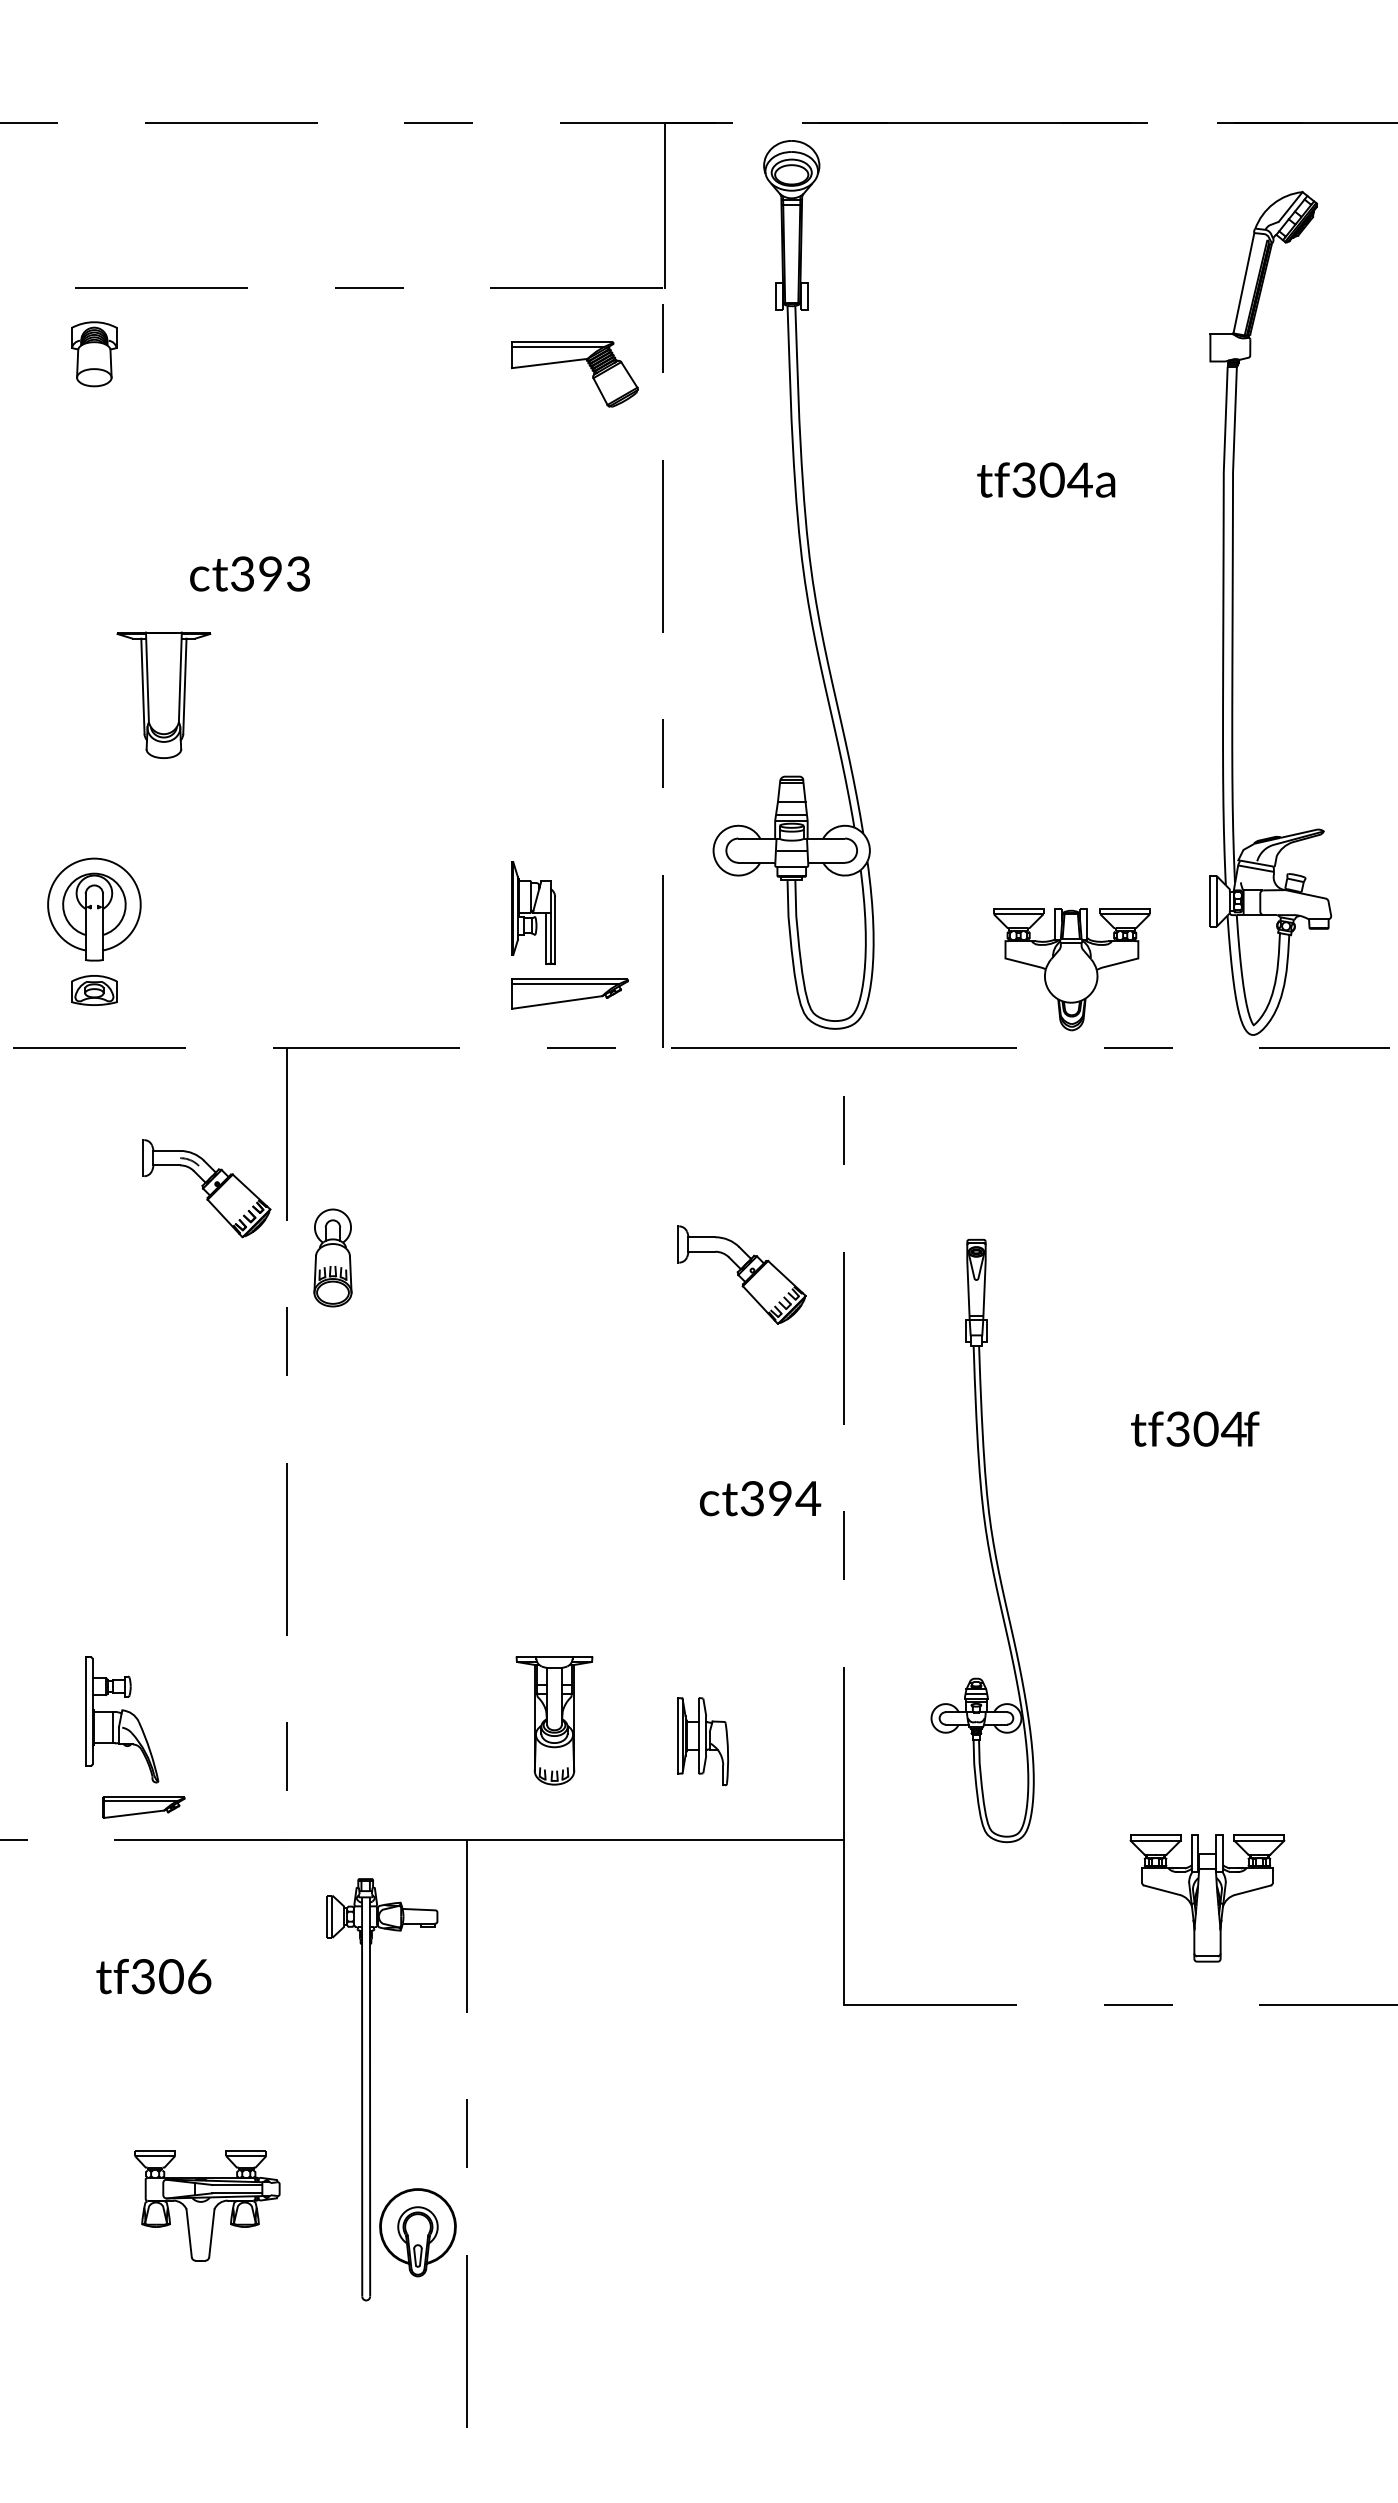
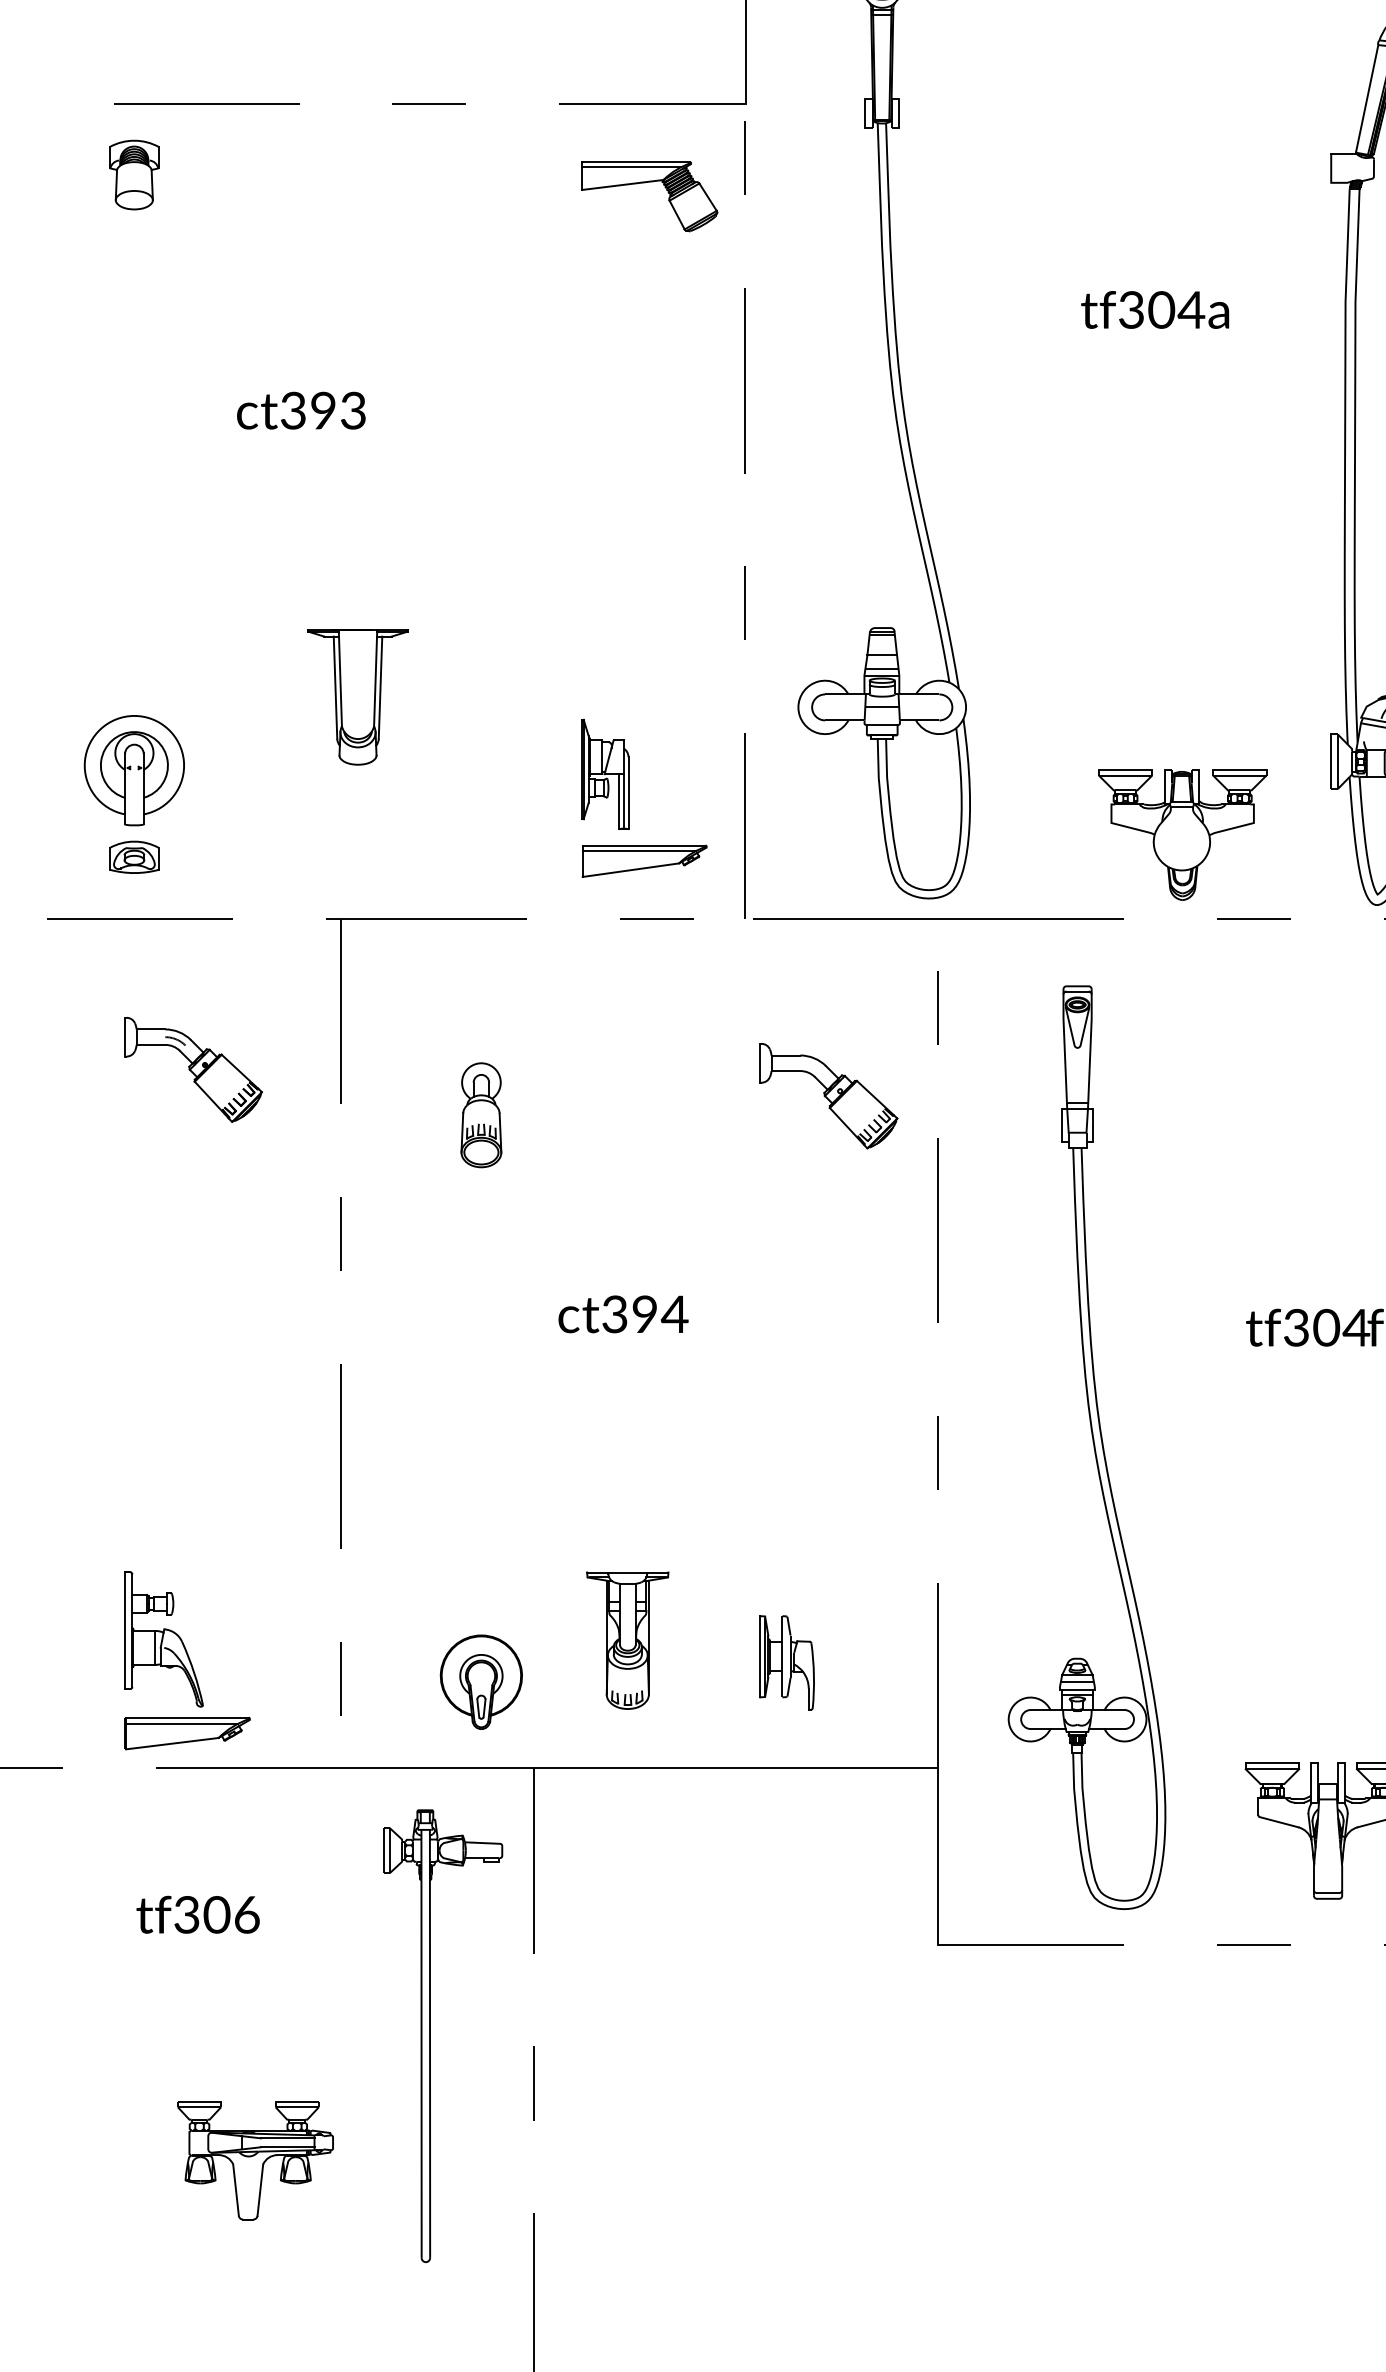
part: (163, 694) -> (357, 696), moved
part: (206, 1188) -> (193, 1069), moved
part: (332, 1257) -> (480, 1114), moved
part: (741, 1274) -> (828, 1095), moved
text: (760, 1498) -> (623, 1314), moved
part: (982, 1540) -> (1086, 1447), size x1.43
part: (143, 1807) -> (187, 1733), size x1.43
part: (417, 2232) -> (480, 1682), moved

